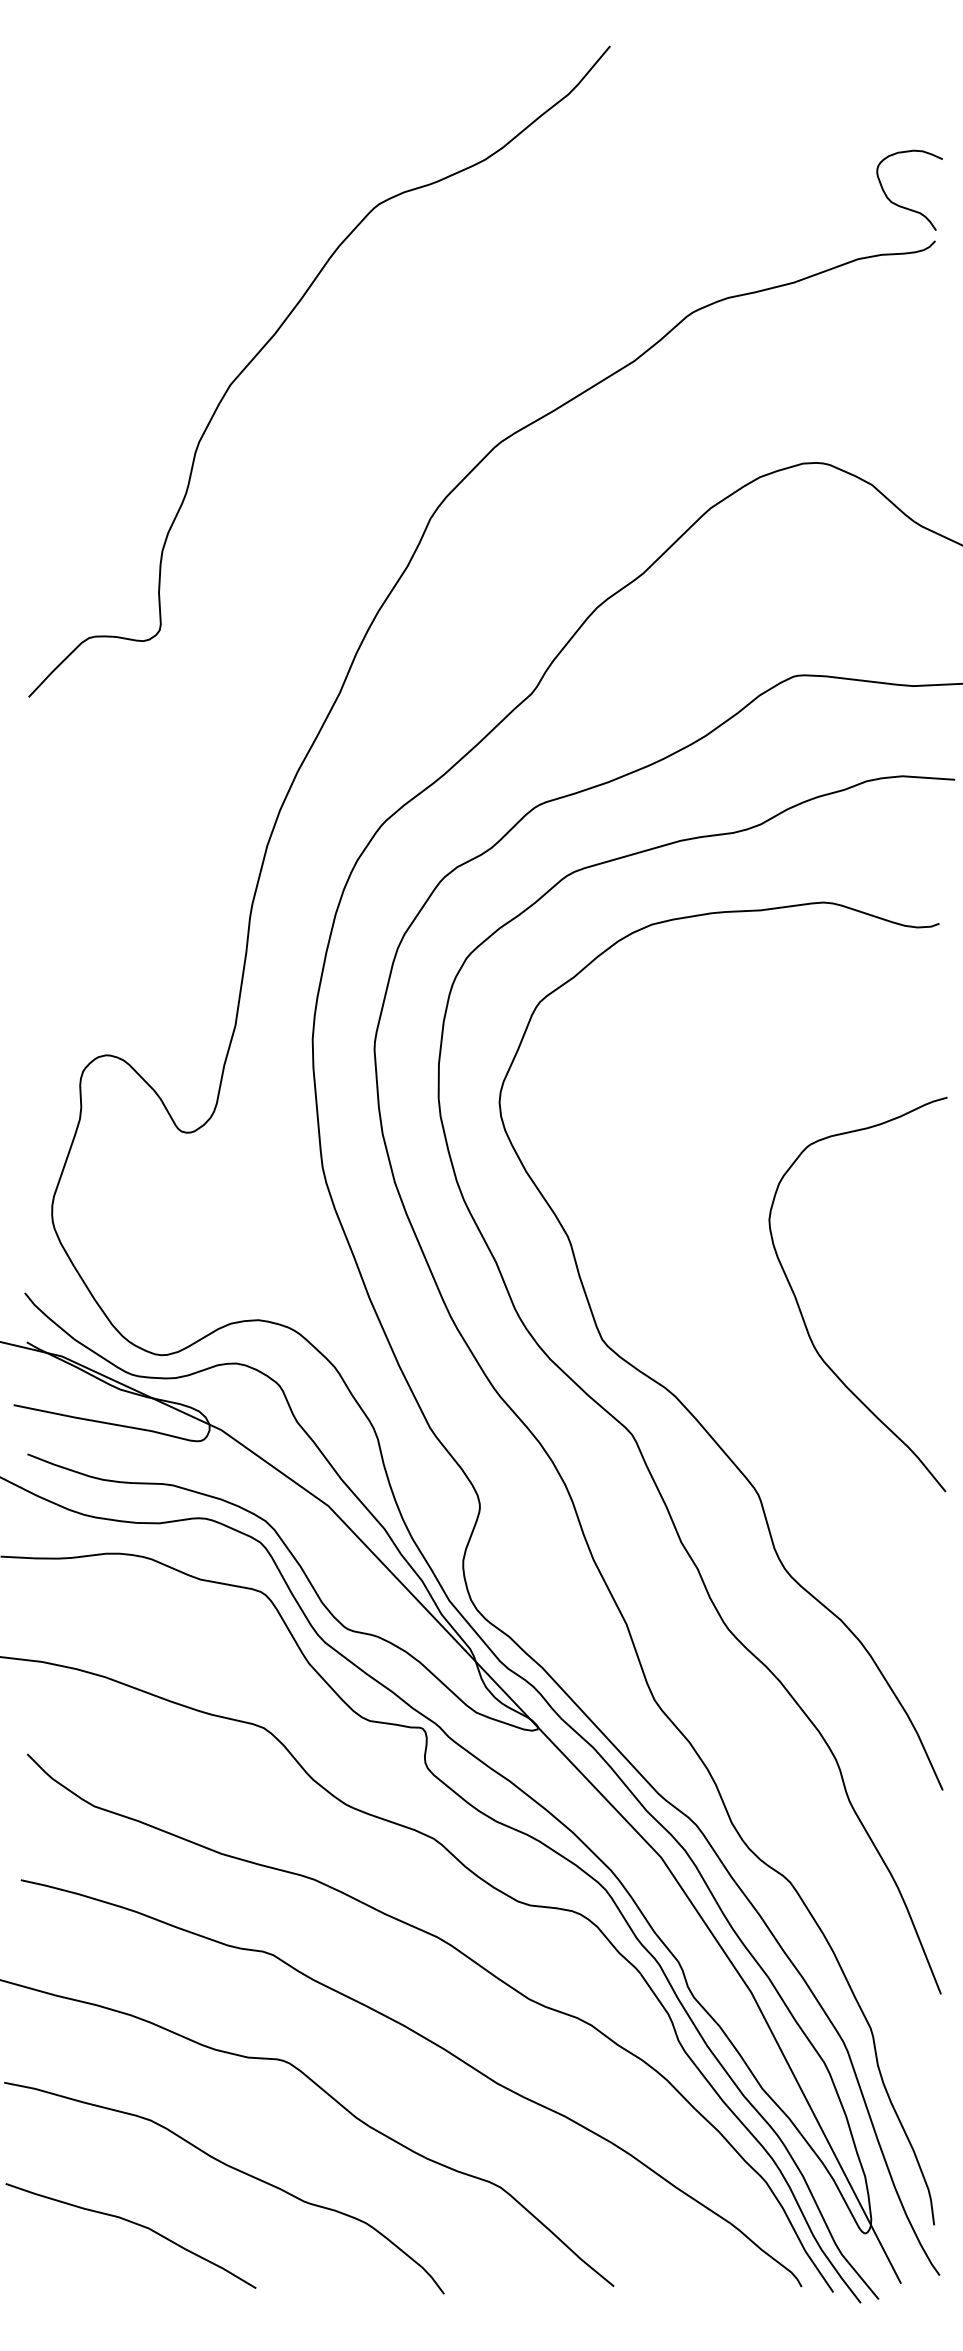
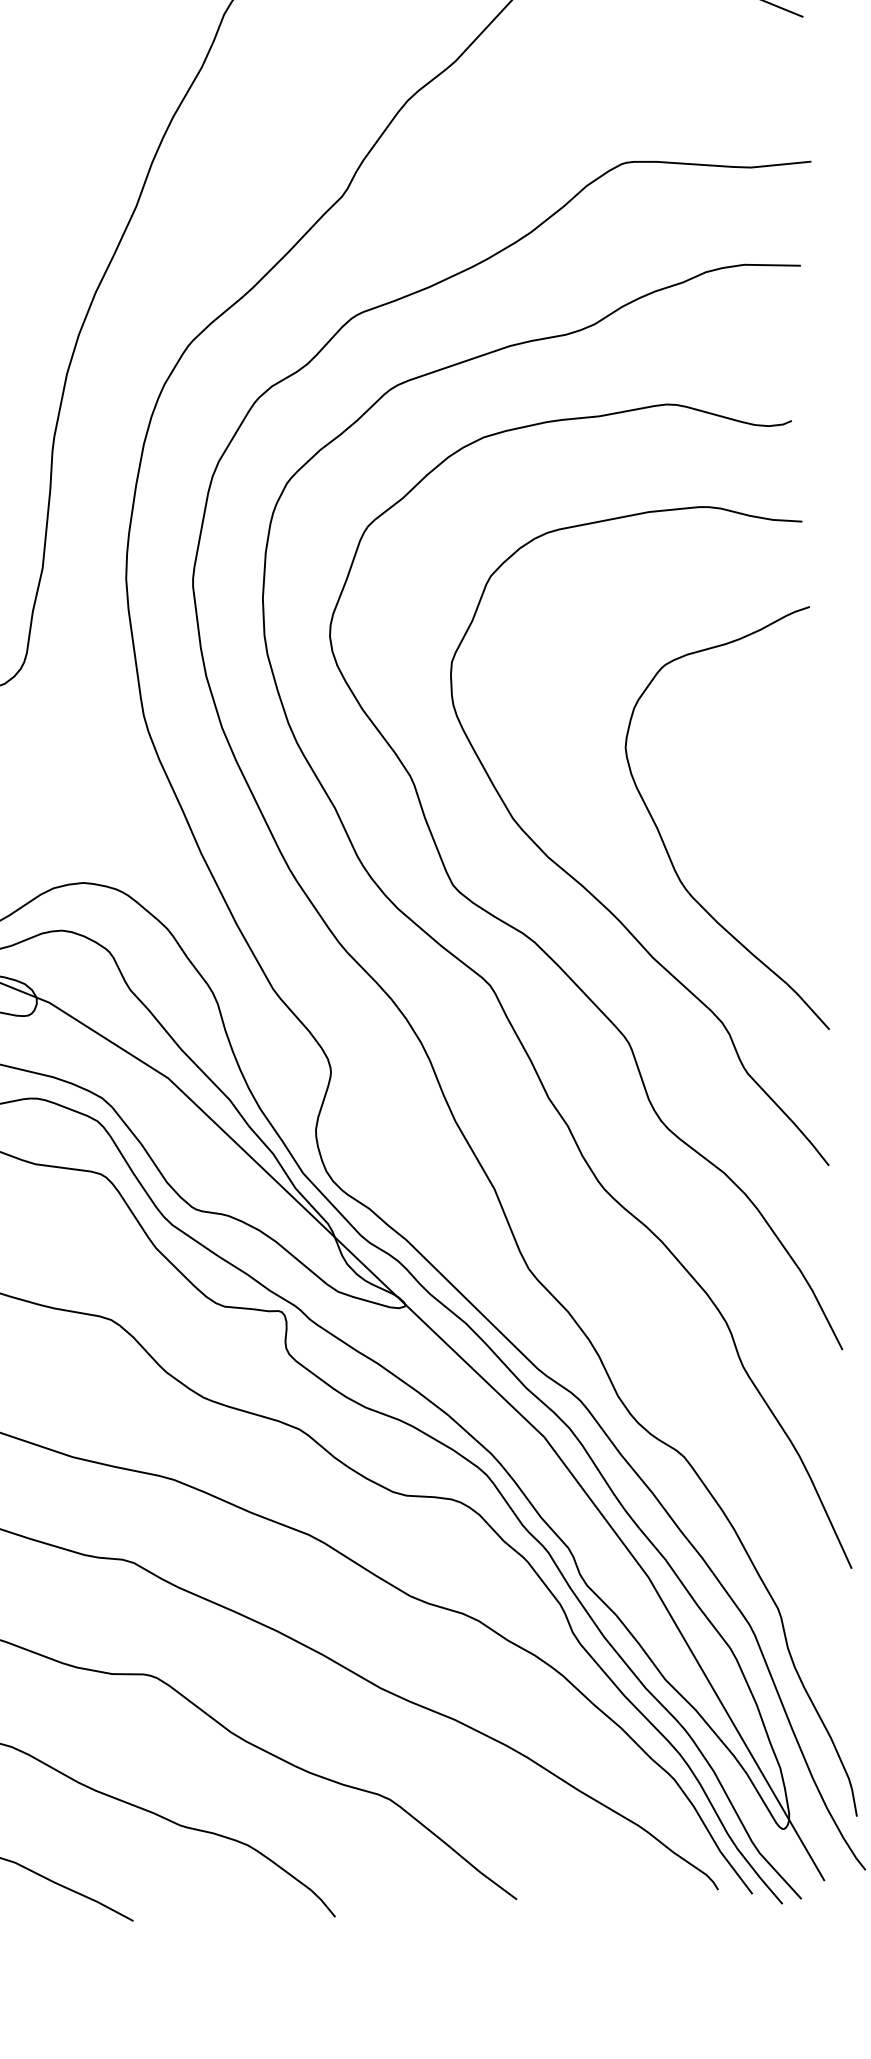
curve: (730, 1353) -> (591, 893), added

